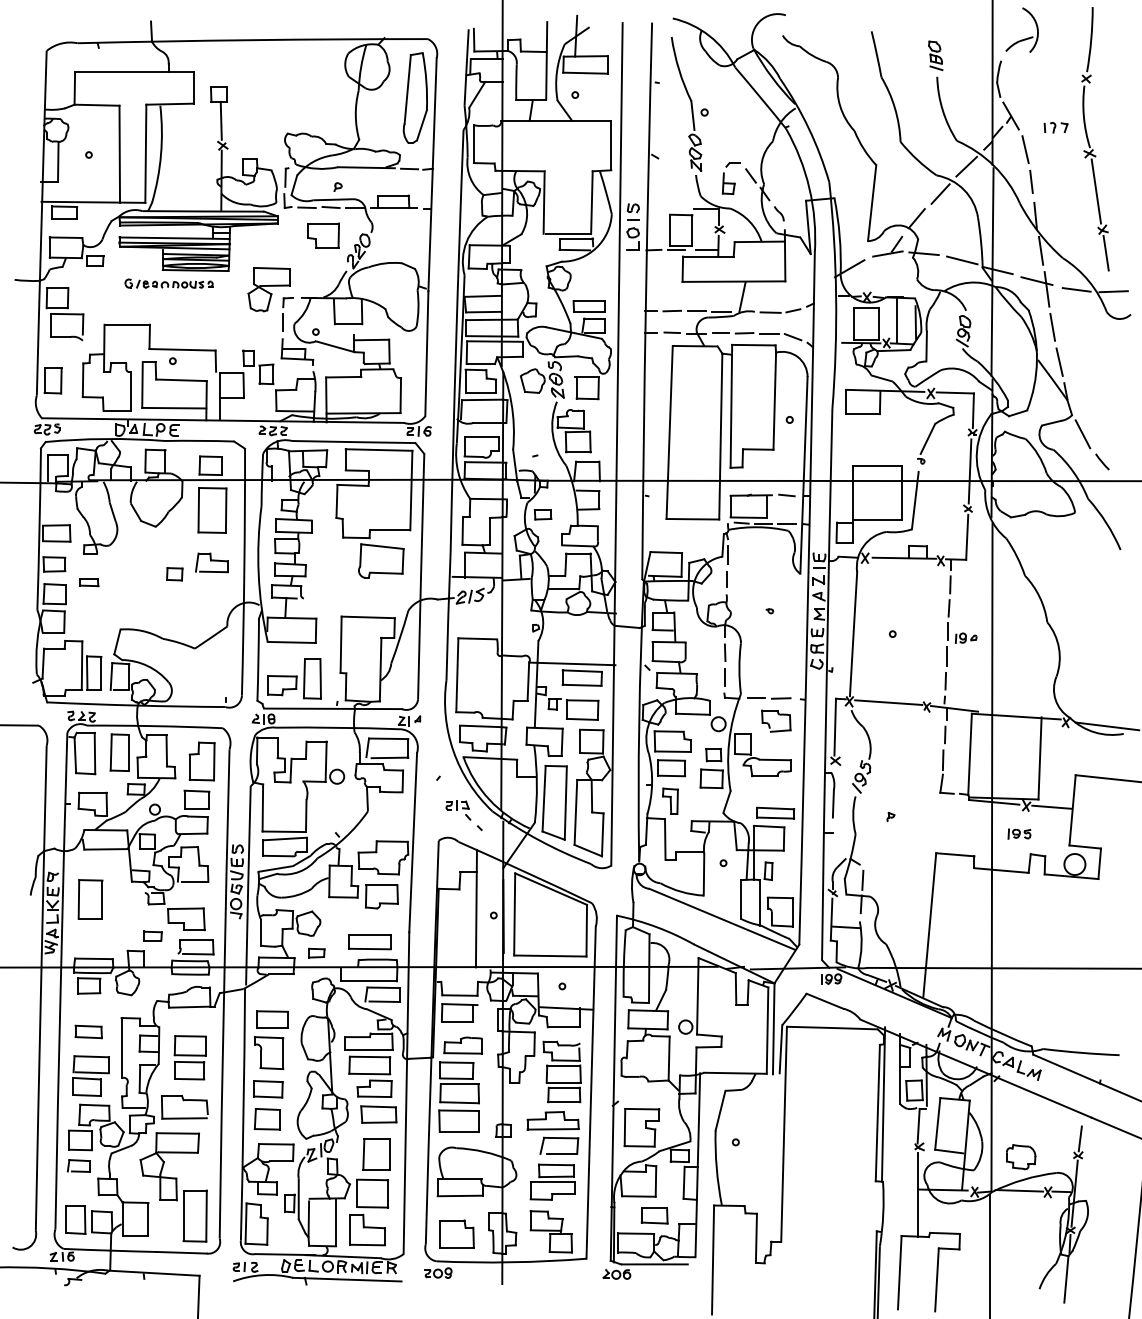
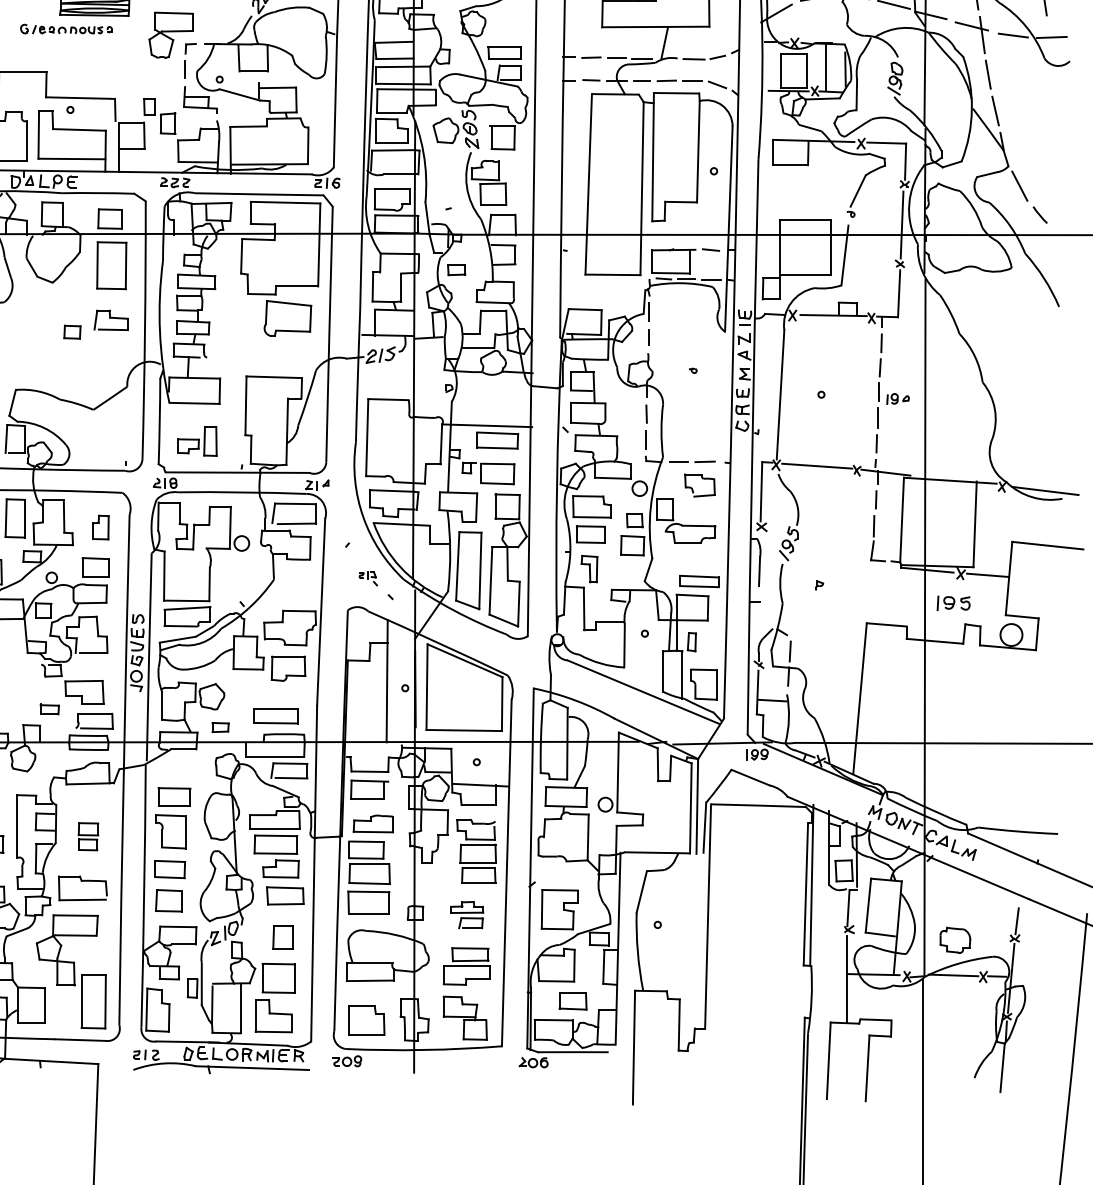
part: (294, 678) -> (197, 440), size x0.7
part: (201, 761) -> (100, 527), size x0.6
part: (458, 810) -> (368, 578), size x0.7
part: (1019, 833) -> (953, 602), size x1.4
part: (189, 1057) -> (87, 836), size x0.6
part: (552, 1132) -> (466, 914), size x0.6
part: (376, 1154) -> (282, 937), size x0.7

